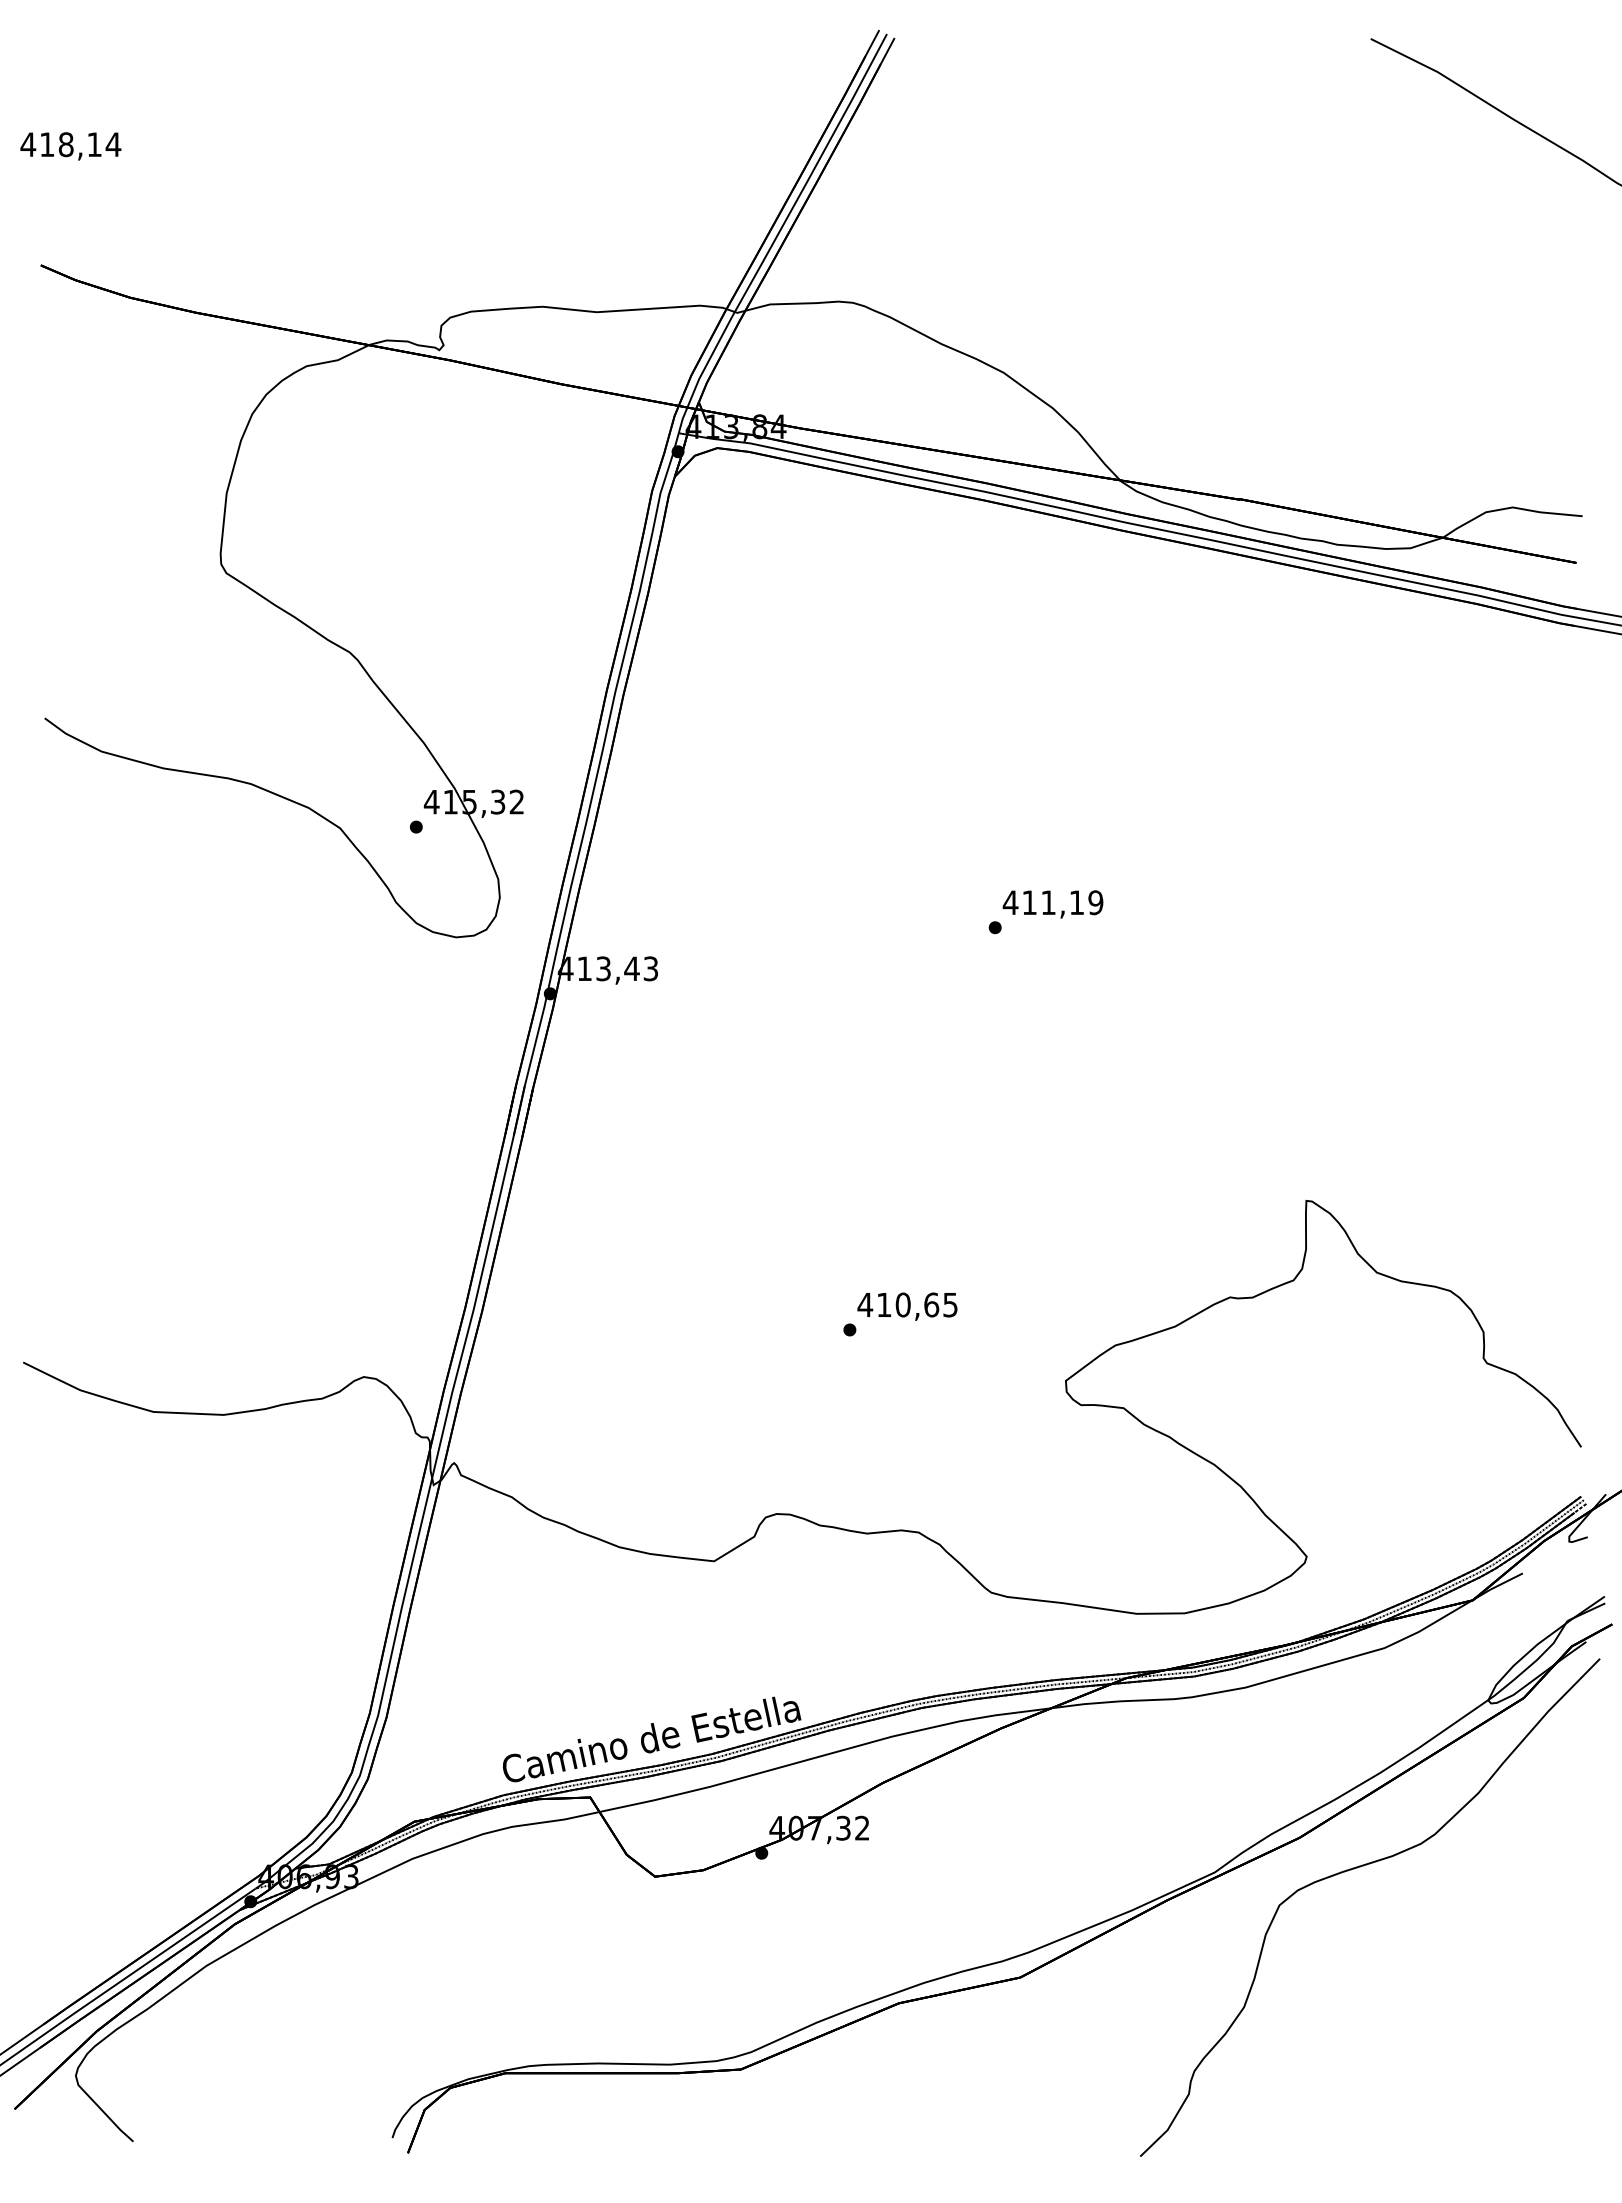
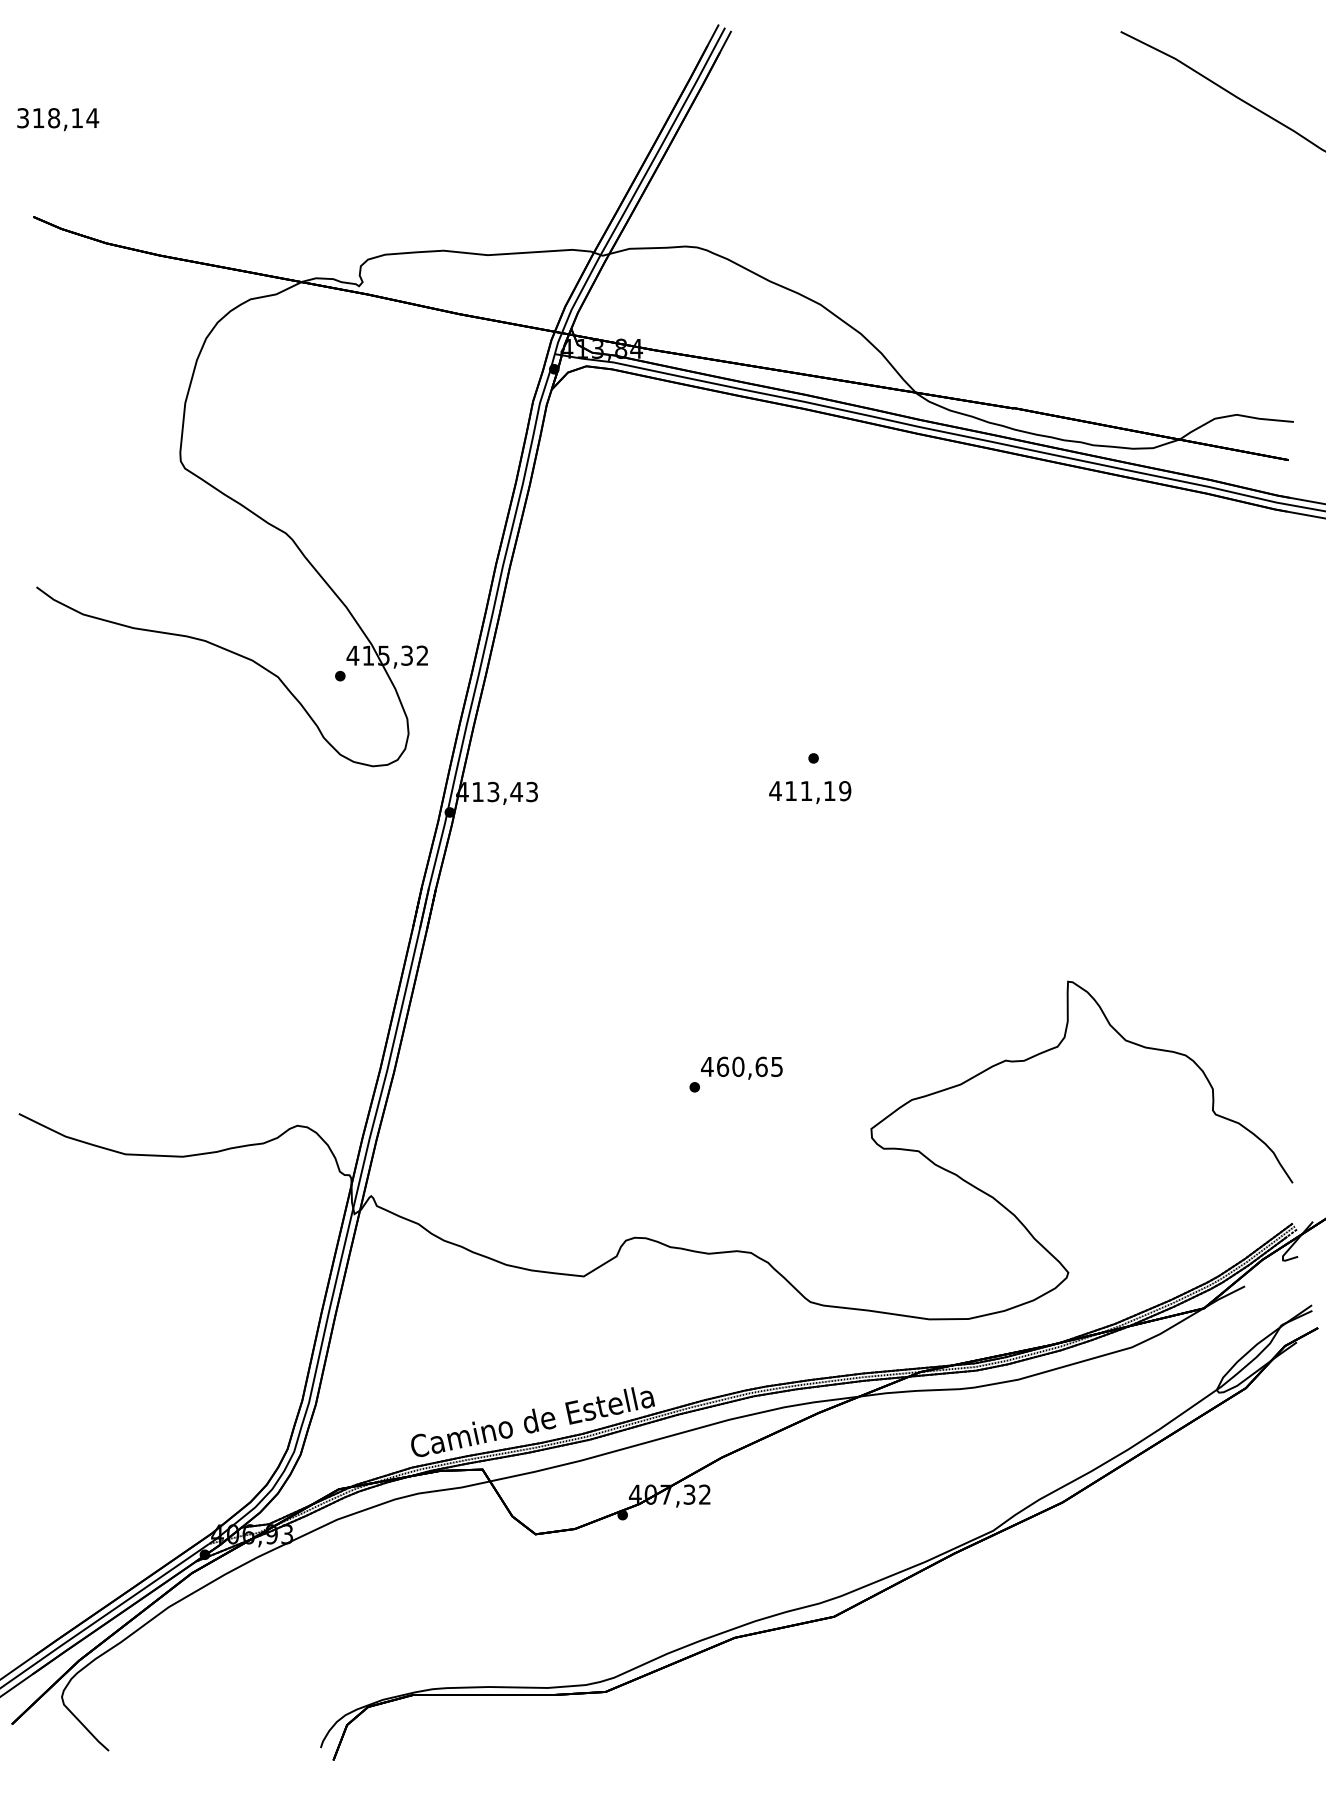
text: (28, 144) -> (23, 118), 418,14 -> 318,14
text: (1052, 904) -> (809, 792), moved
text: (884, 1304) -> (723, 1066), 410,65 -> 460,65
curve: (1357, 1868) -> (1109, 1527), removed

